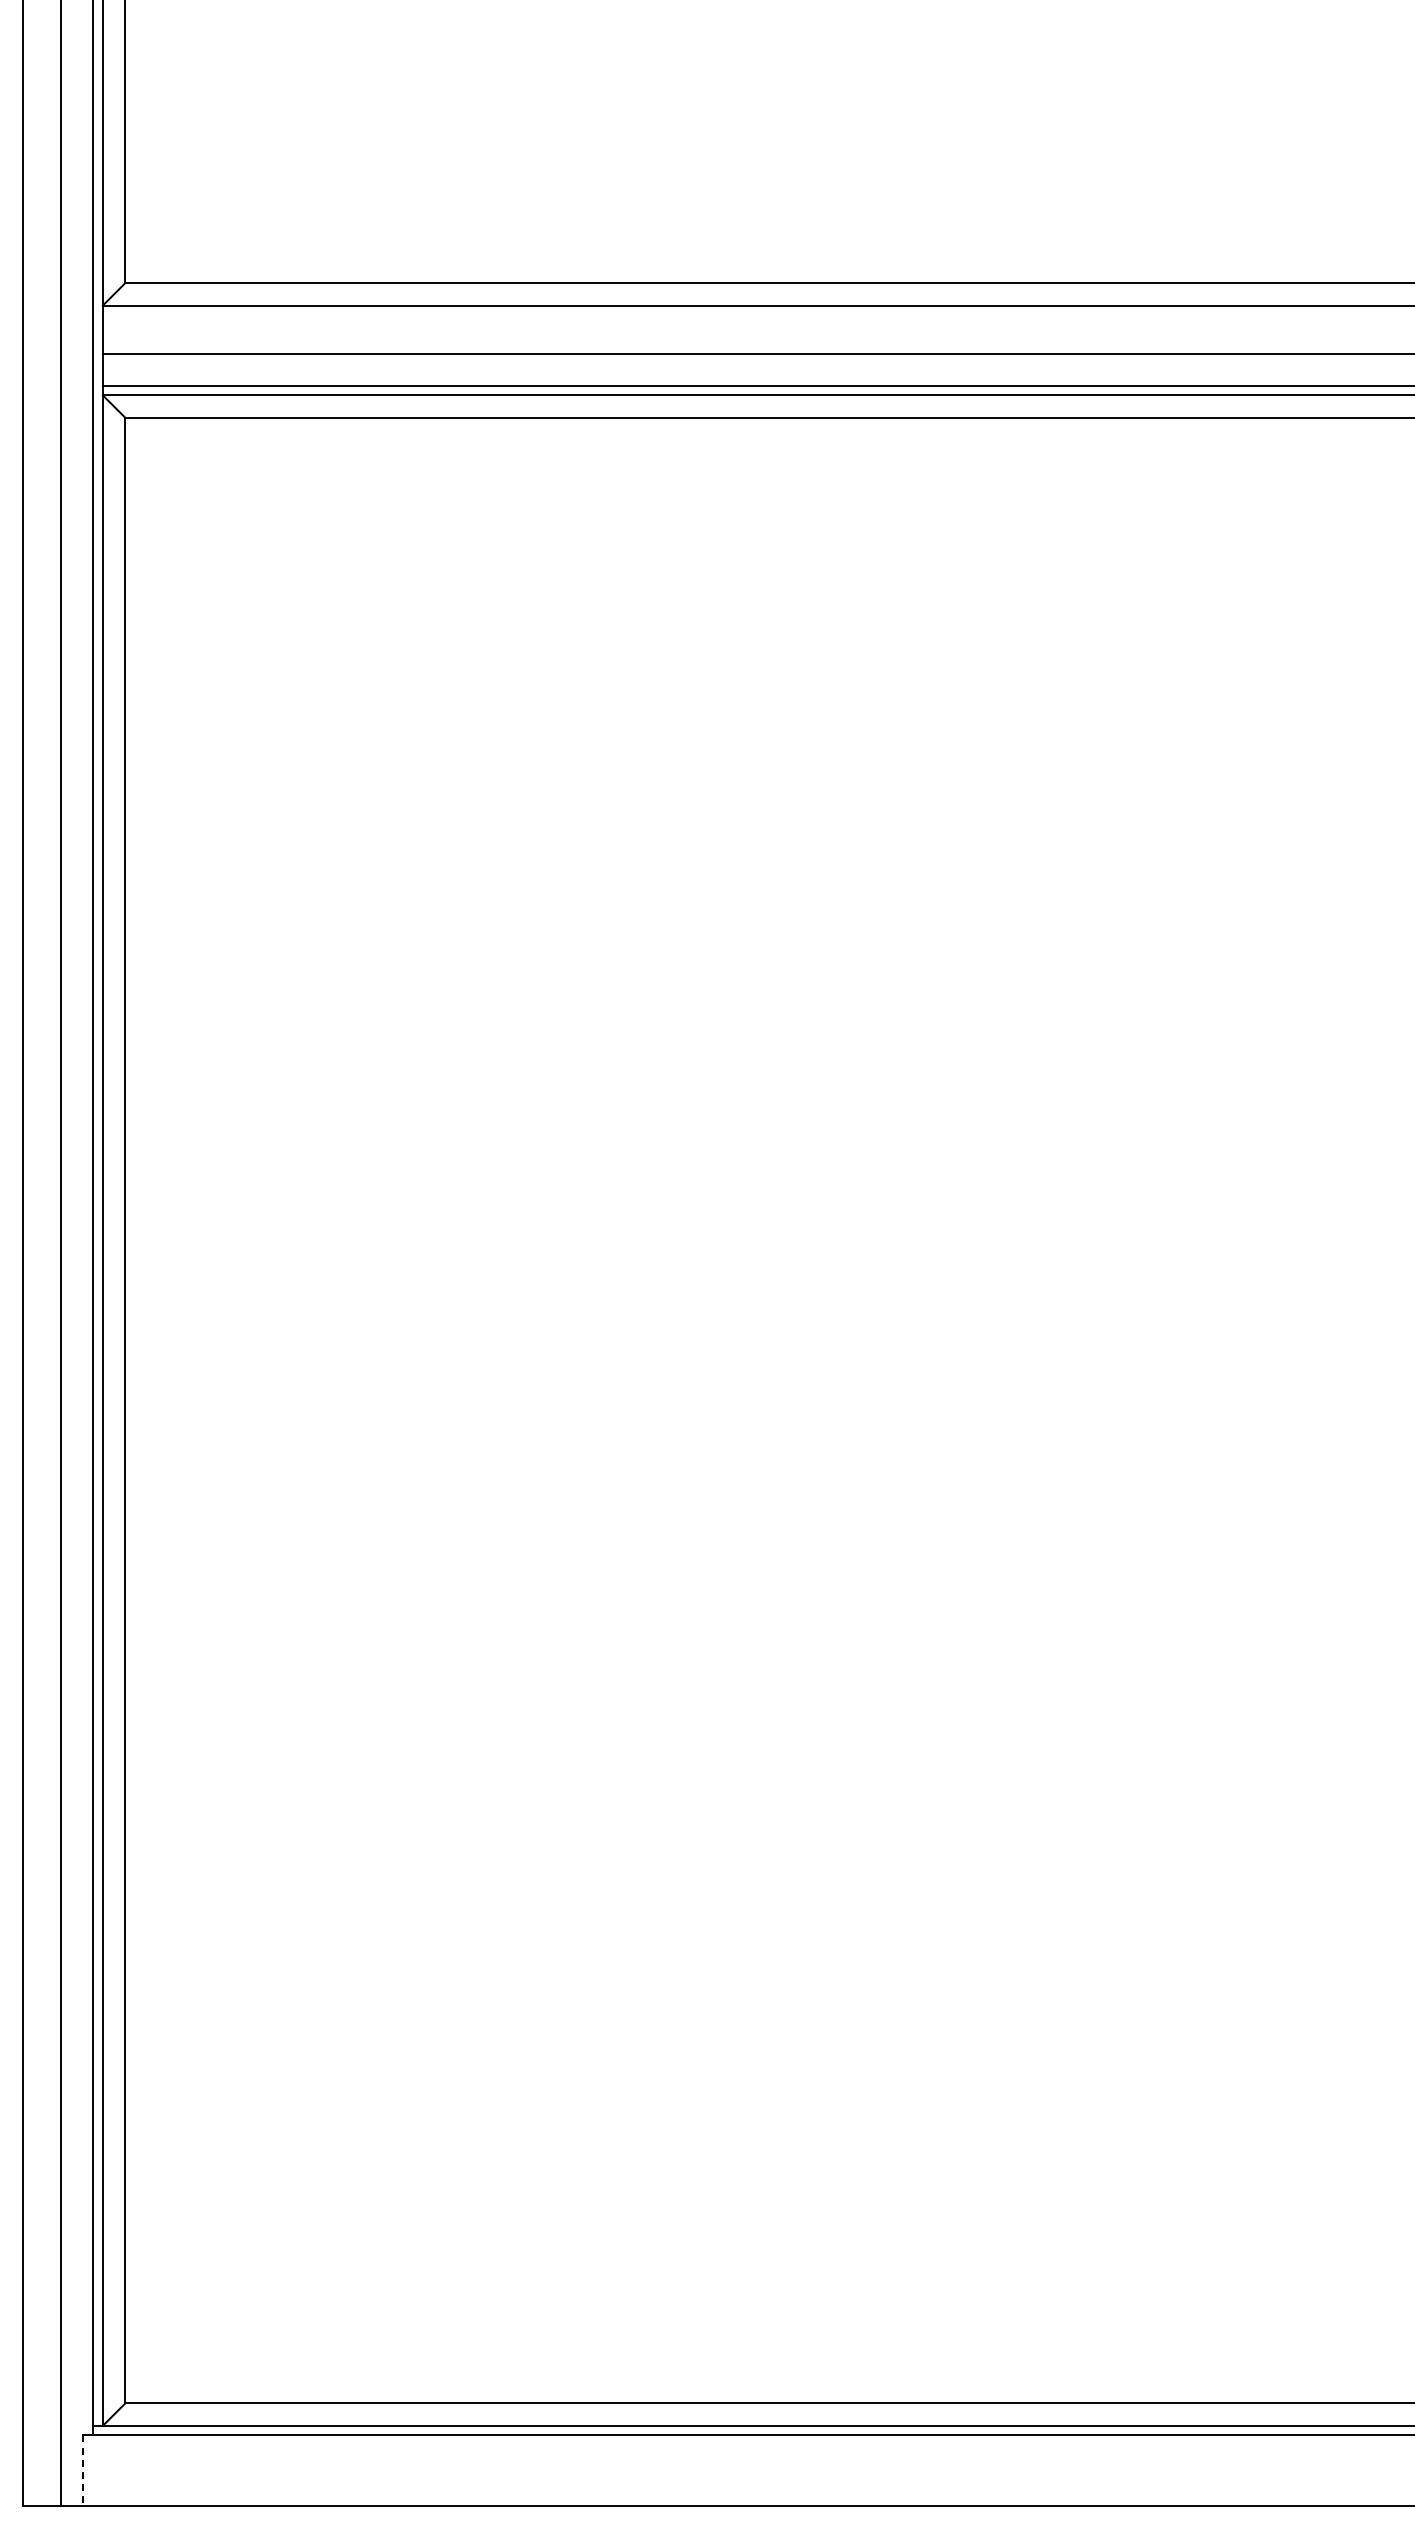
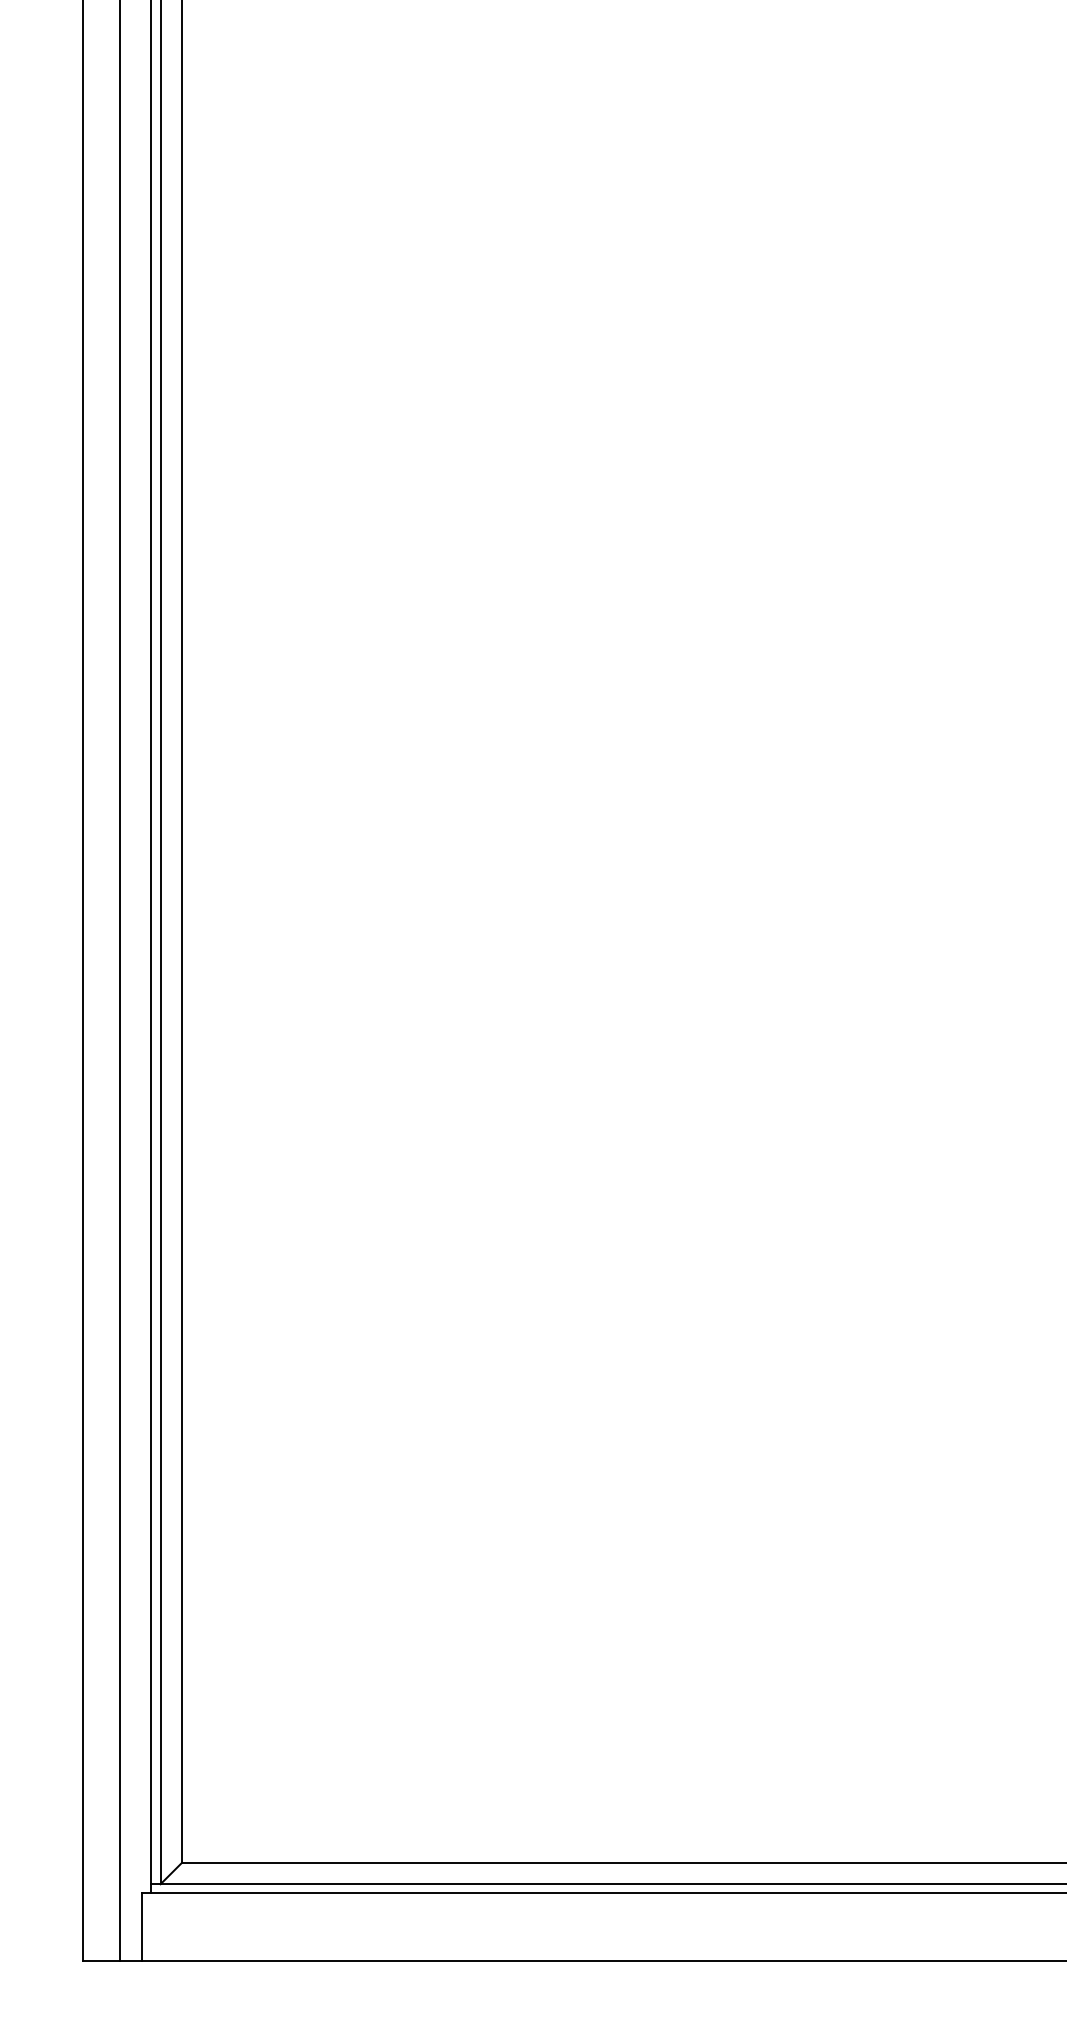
line: (83, 2471) -> (141, 1928), dashed -> solid

